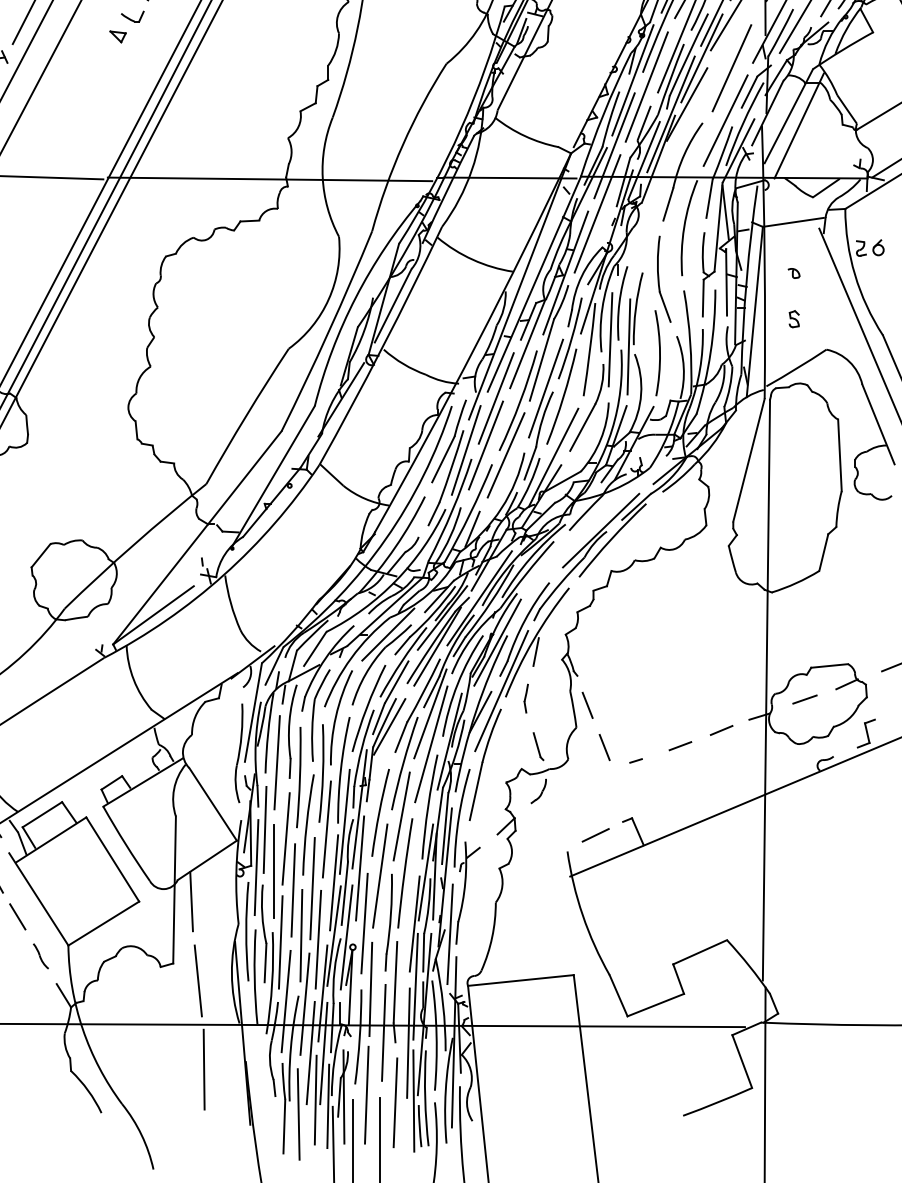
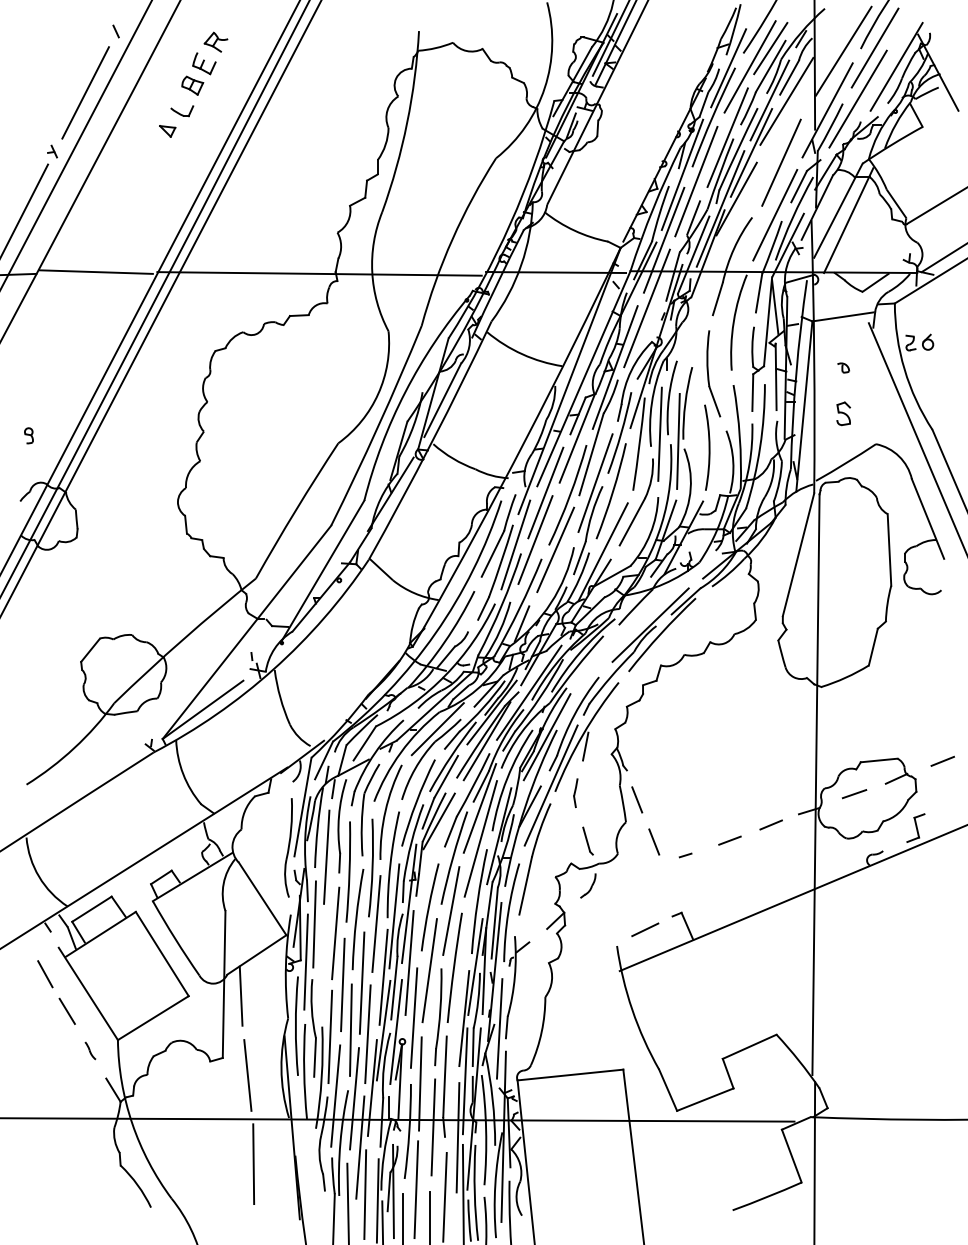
part: (793, 318) -> (843, 413), size x1.4
line: (273, 870) -> (323, 965), removed
part: (40, 955) -> (90, 1050), size x0.7
line: (322, 1052) -> (372, 1147), removed

